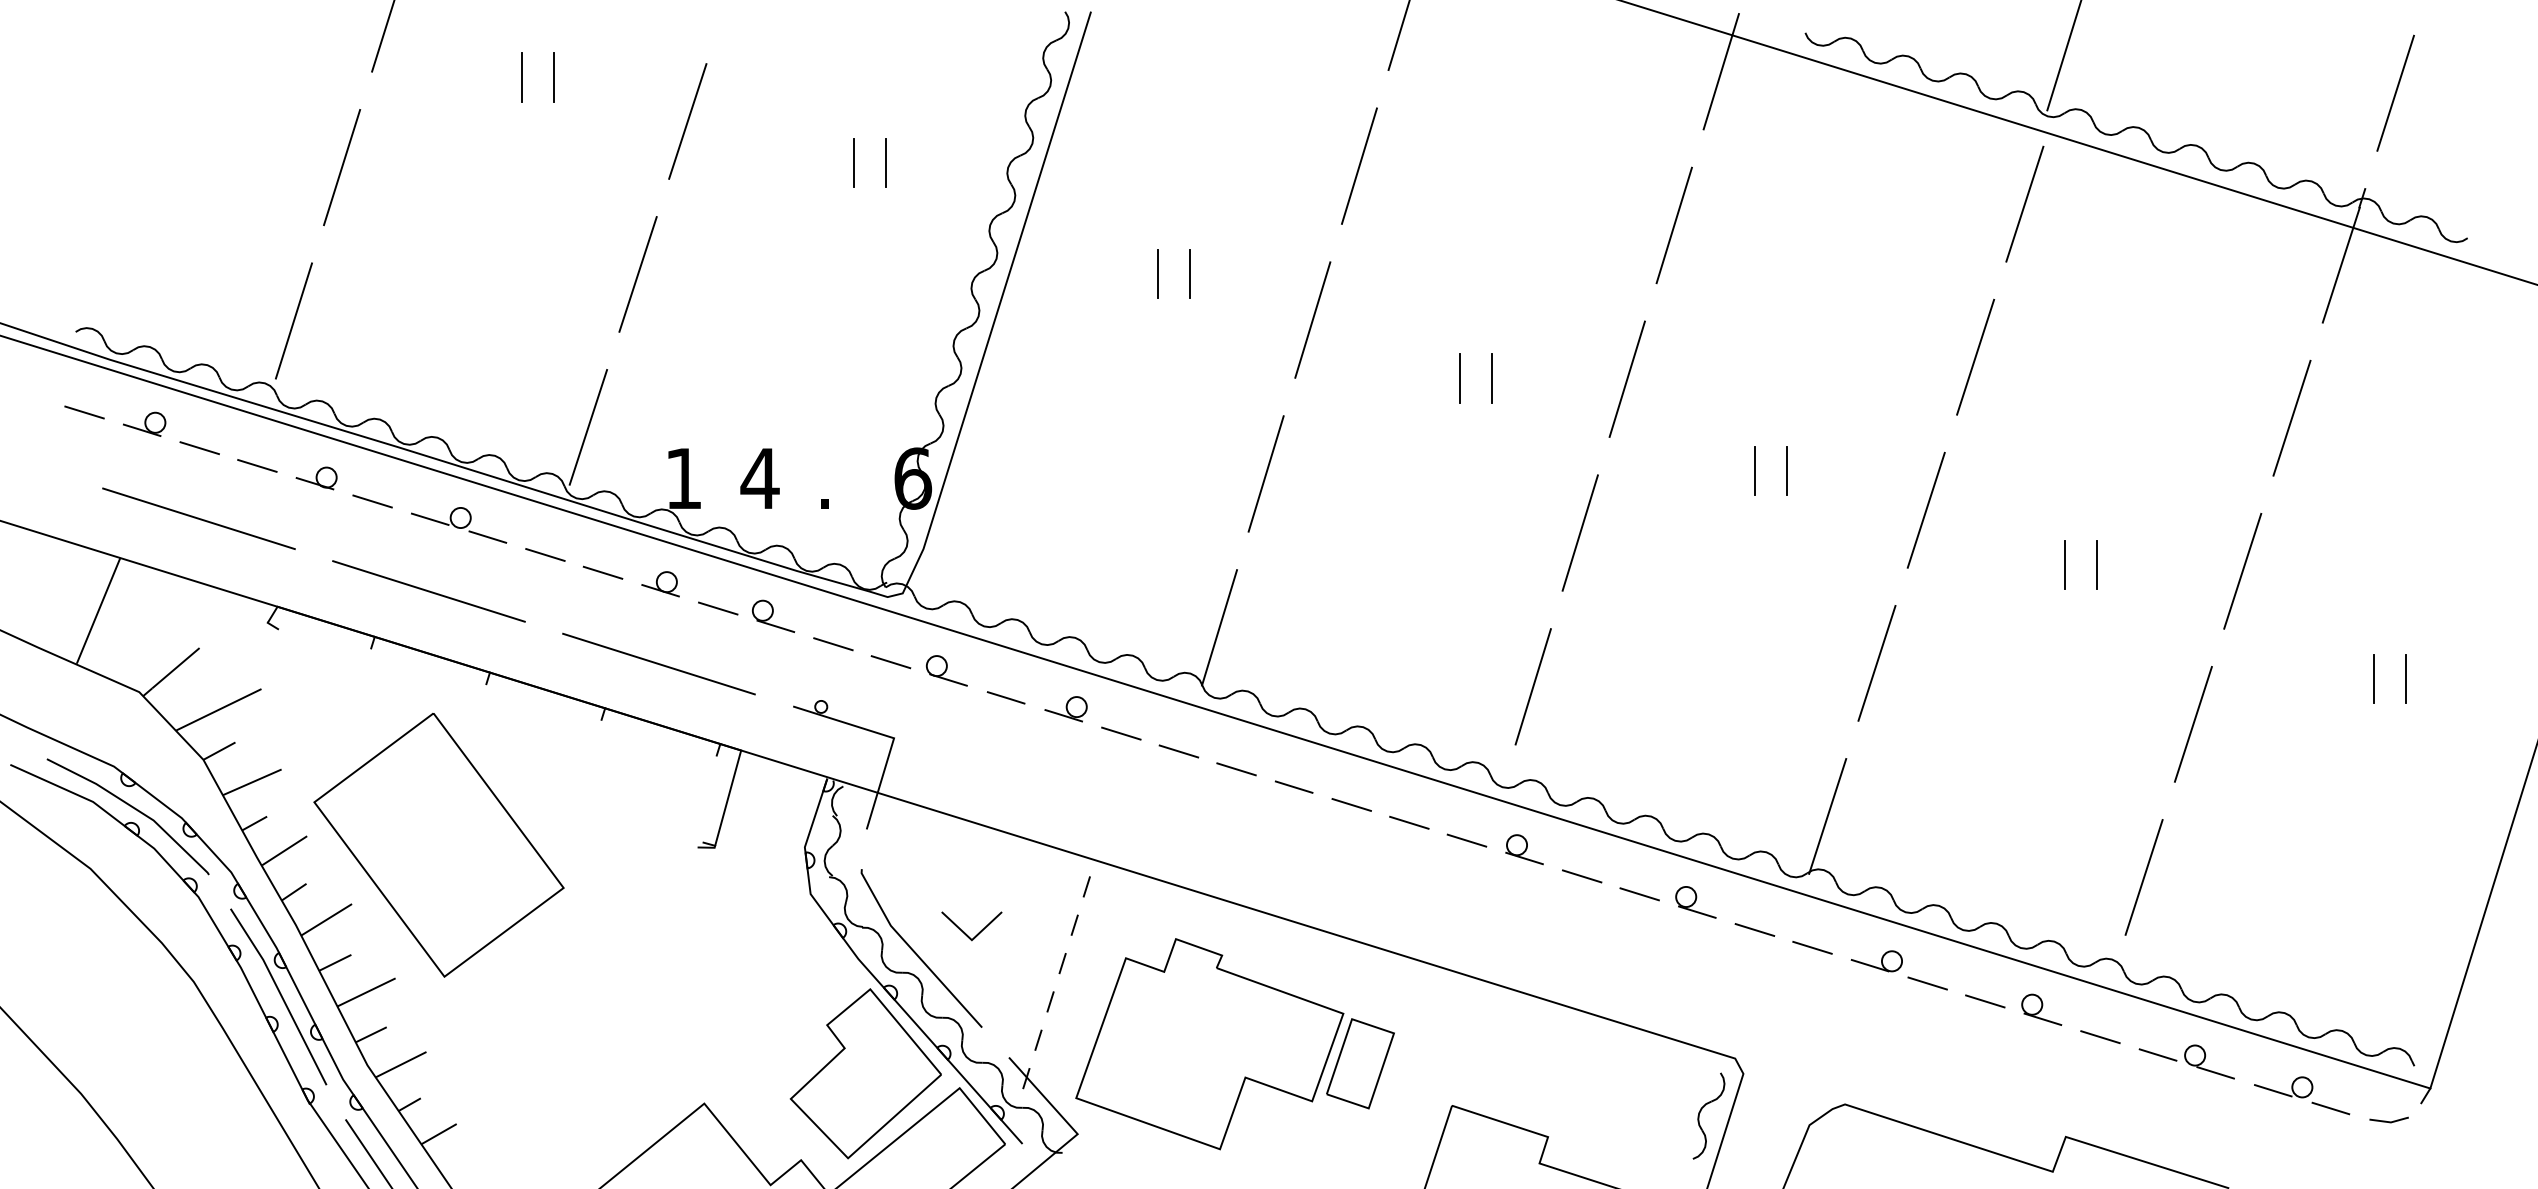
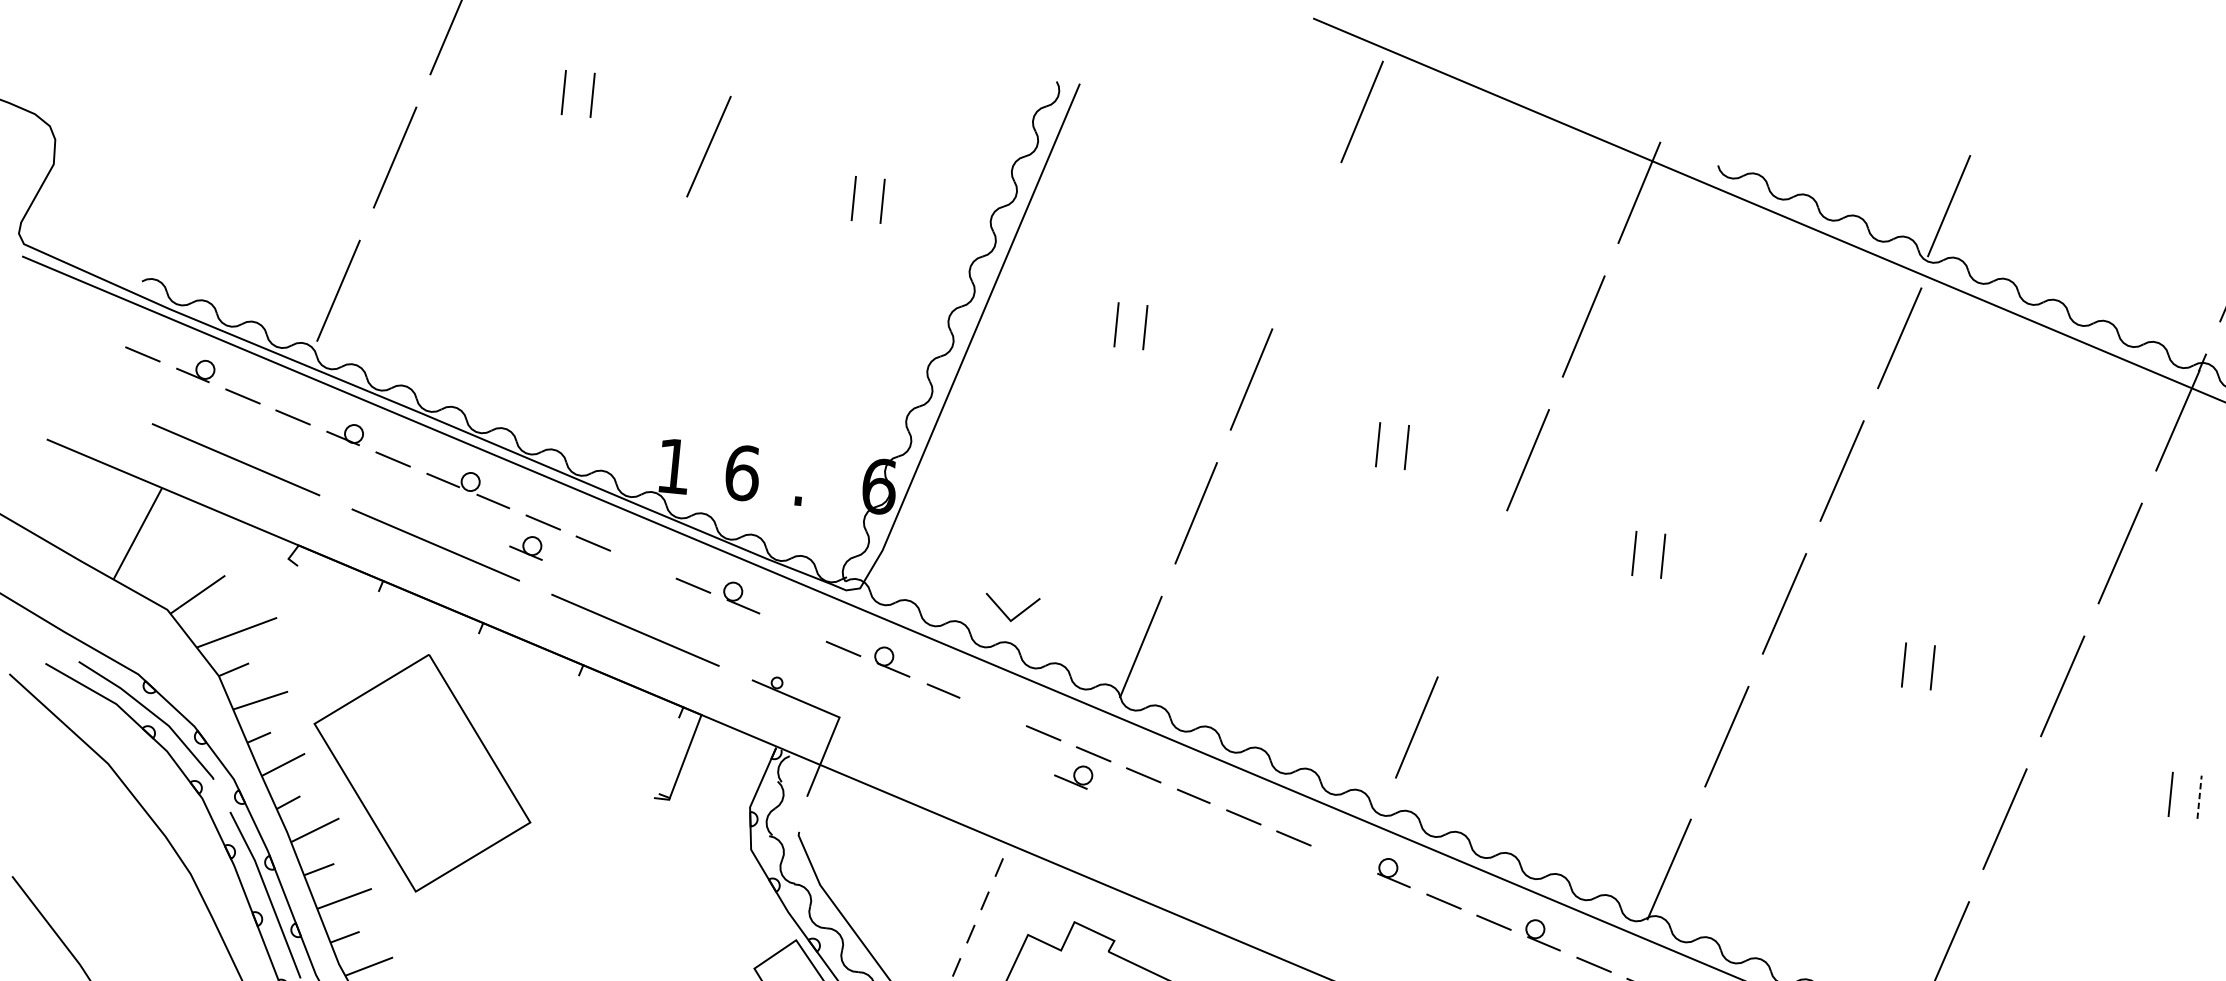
line: (1359, 165) -> (1306, 245), removed
line: (637, 274) -> (650, 279), removed
line: (588, 427) -> (593, 412), removed
text: (759, 478) -> (741, 472), 4 -> 6
line: (1579, 532) -> (1471, 593), removed
part: (660, 584) -> (526, 547), moved
line: (833, 644) -> (793, 628), removed
line: (2406, 678) -> (2199, 796), solid -> dashed
part: (1065, 709) -> (1072, 776), moved
line: (1466, 840) -> (1343, 859), removed
line: (965, 932) -> (1005, 613), moved

